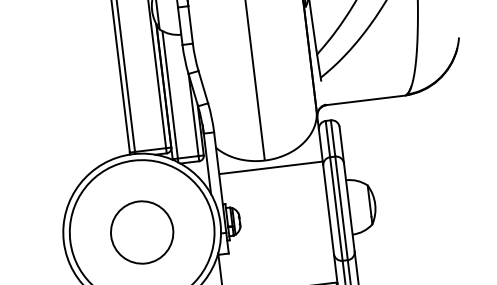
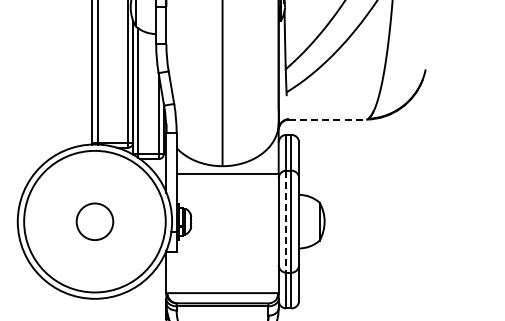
line: (365, 100) -> (327, 119), solid -> dashed
line: (336, 209) -> (286, 222), solid -> dashed
circle: (141, 232) -> (94, 221), size x0.6

